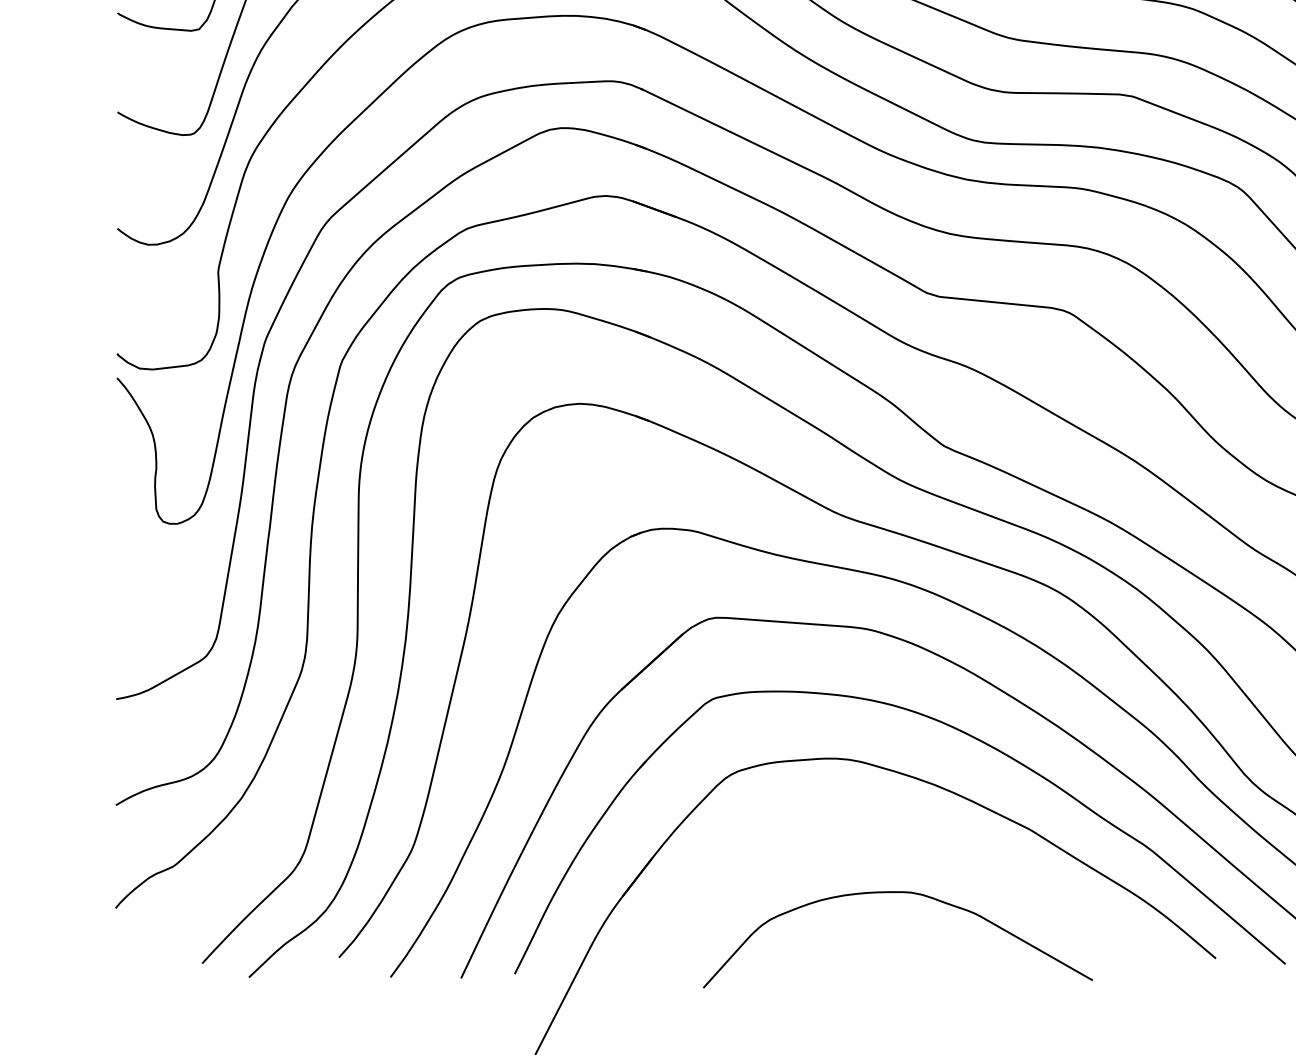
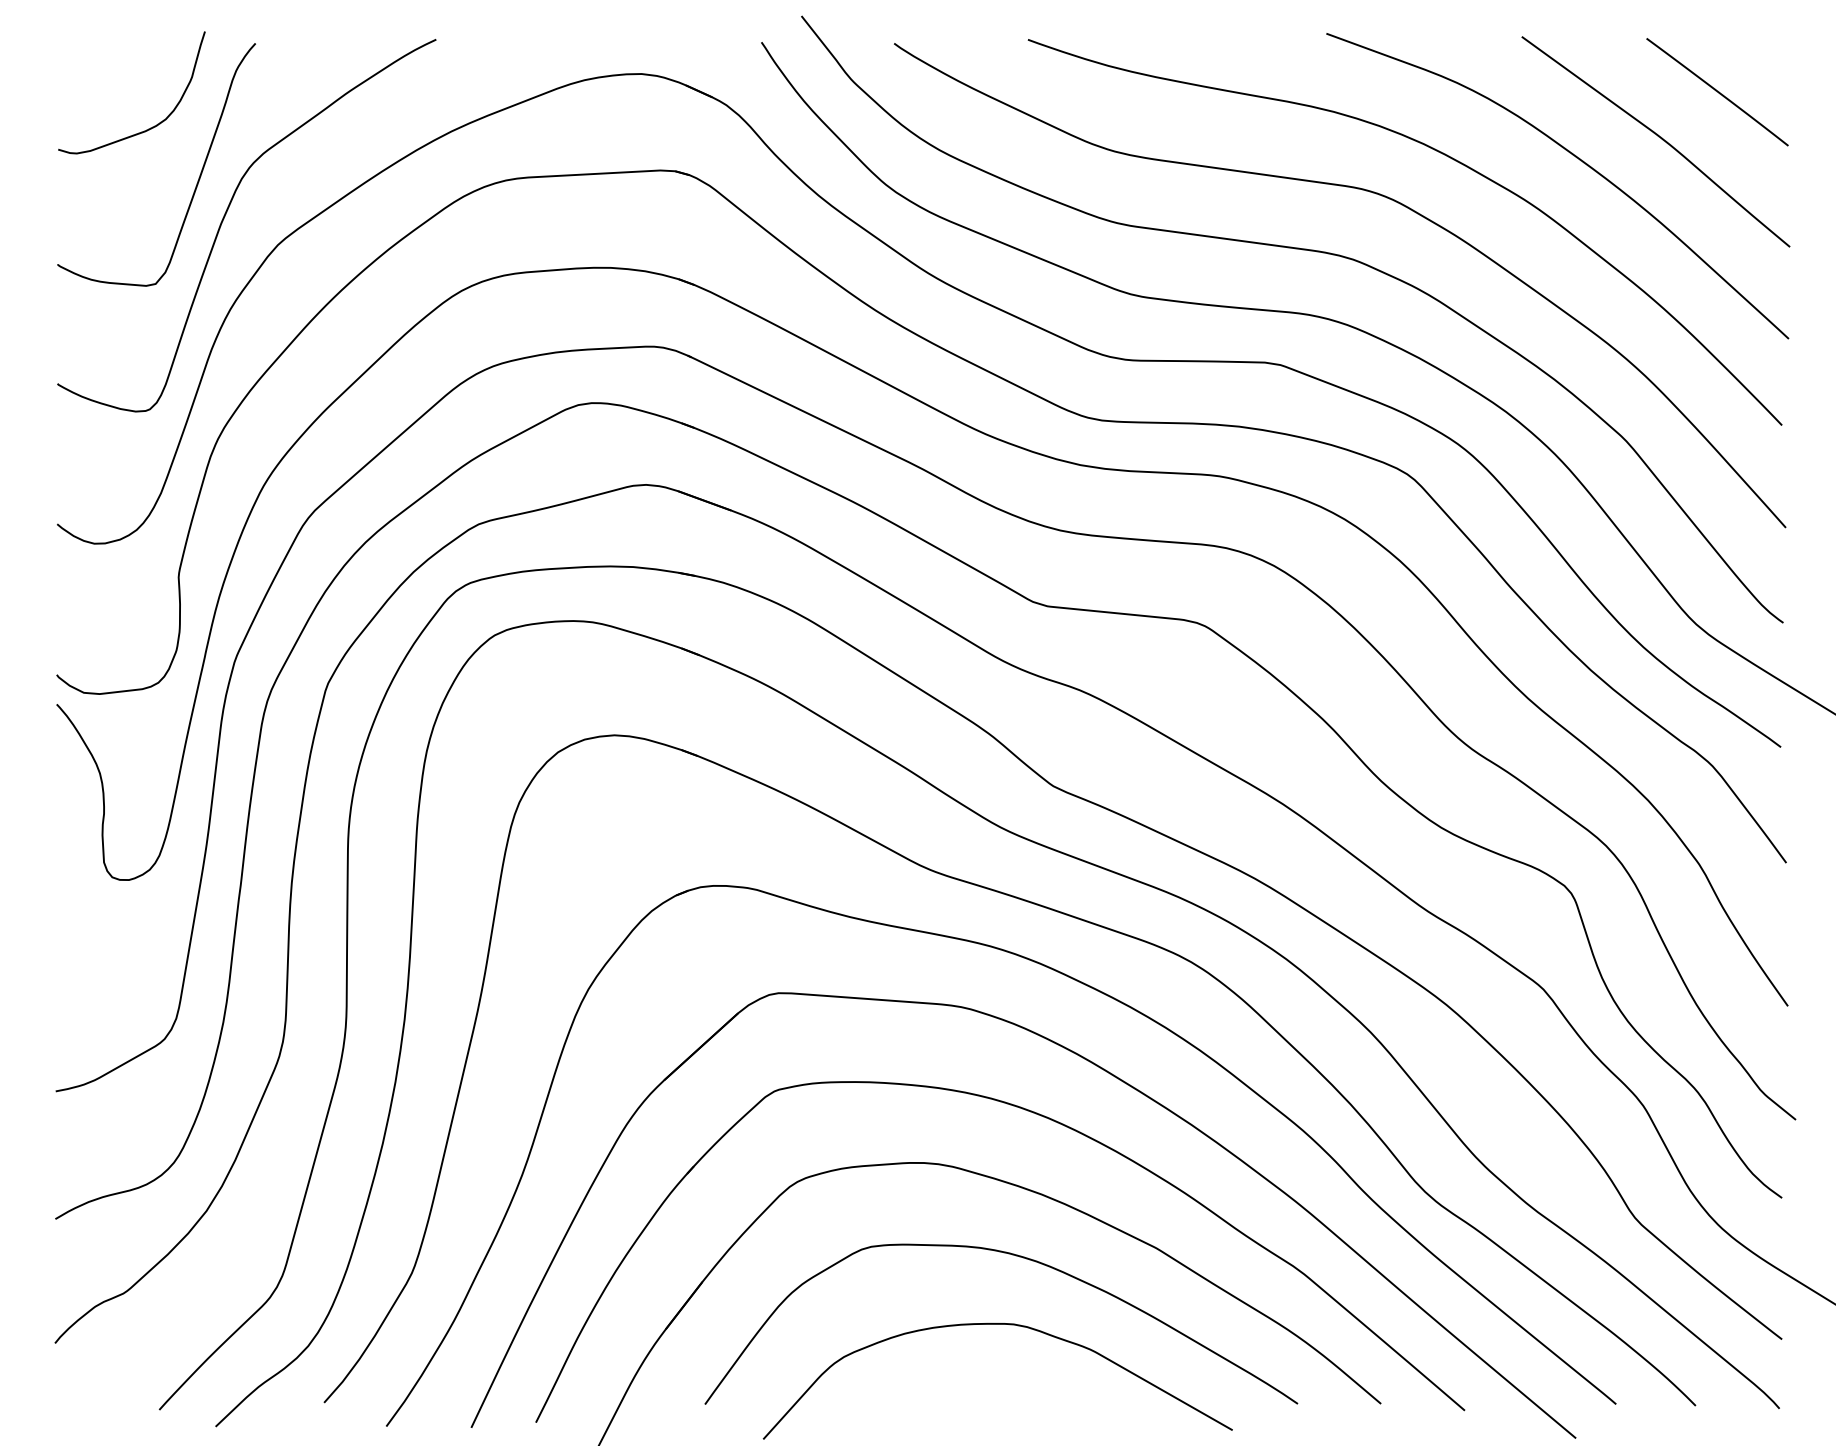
curve: (915, 837) -> (1019, 1257), added

